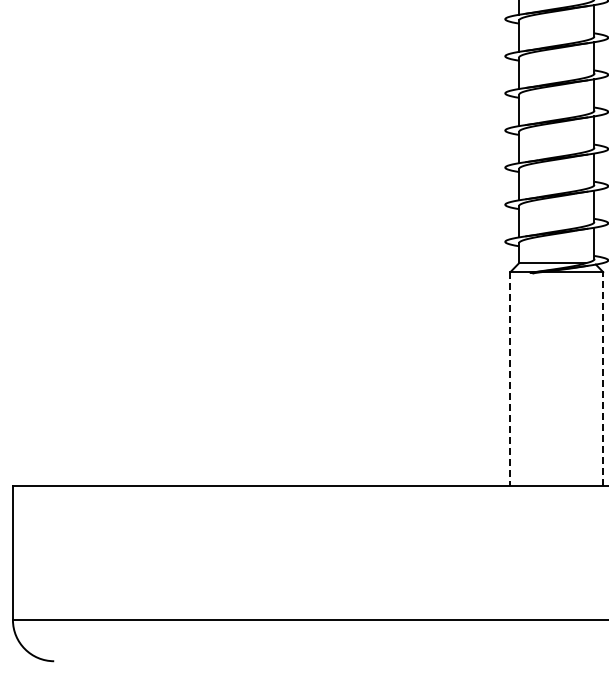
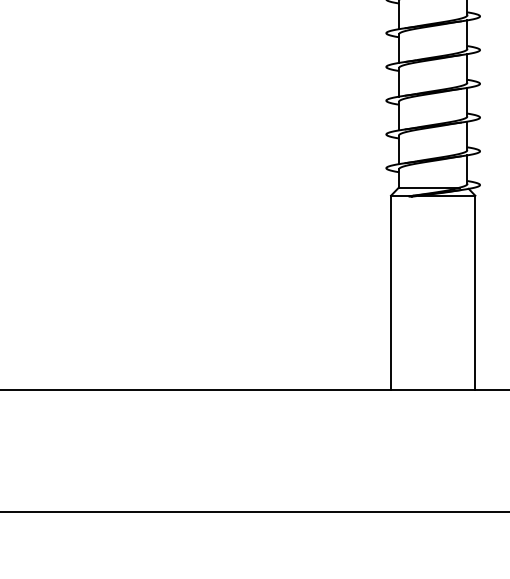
line: (510, 379) -> (391, 293), dashed -> solid
line: (603, 379) -> (475, 293), dashed -> solid

